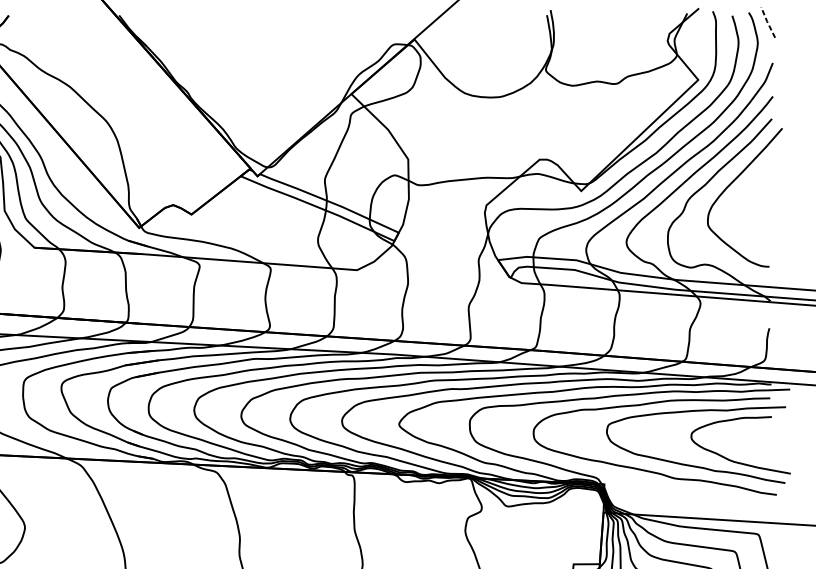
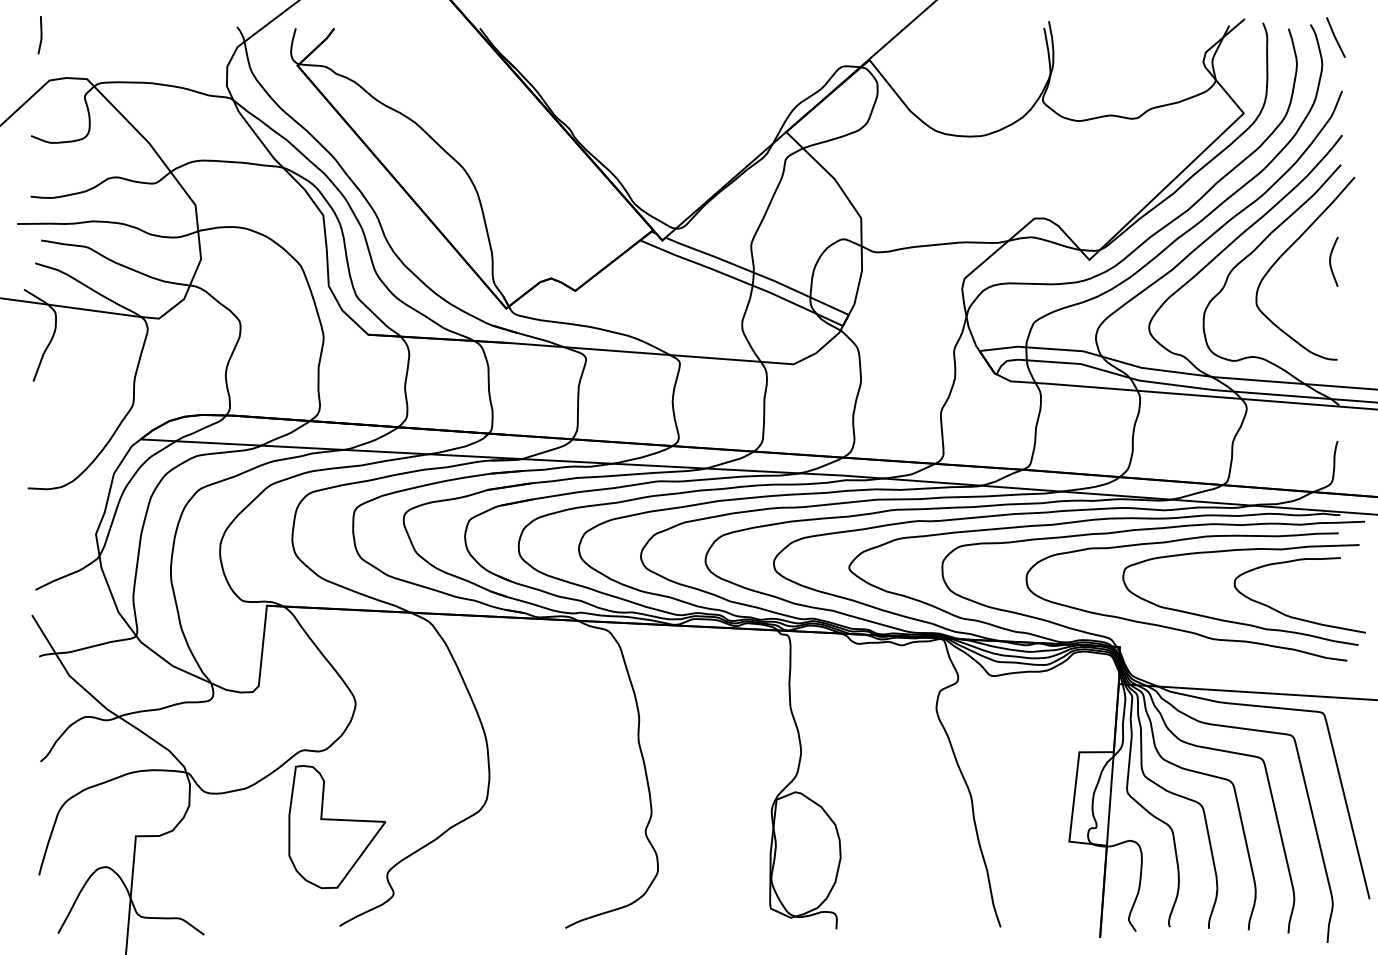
line: (767, 22) -> (1335, 37), dashed -> solid
curve: (764, 190) -> (1331, 259), added

